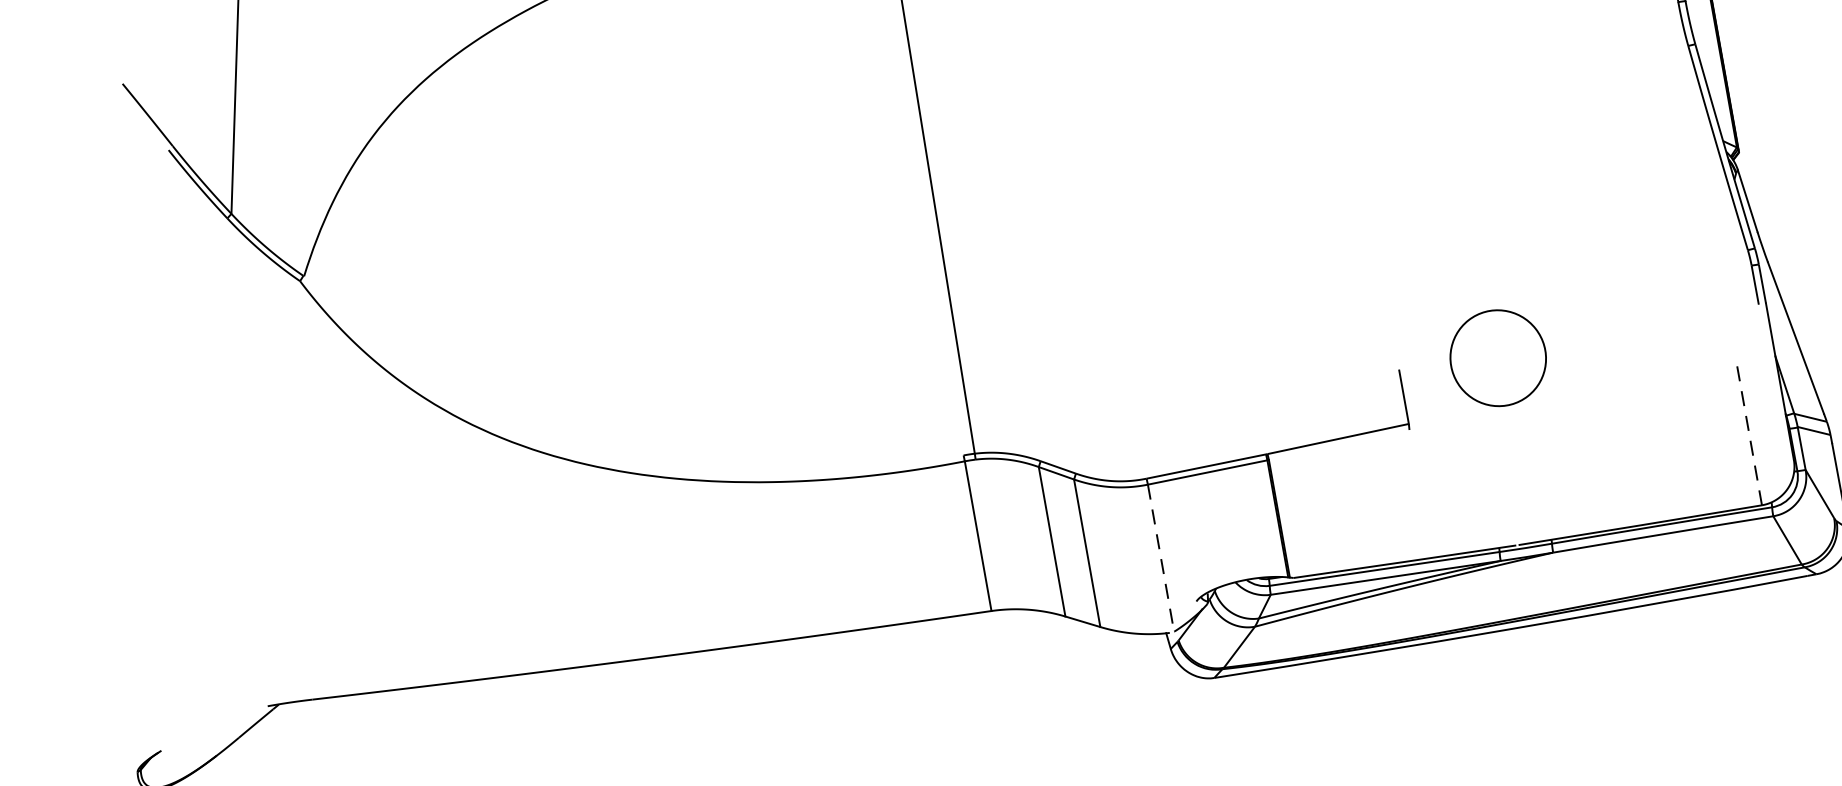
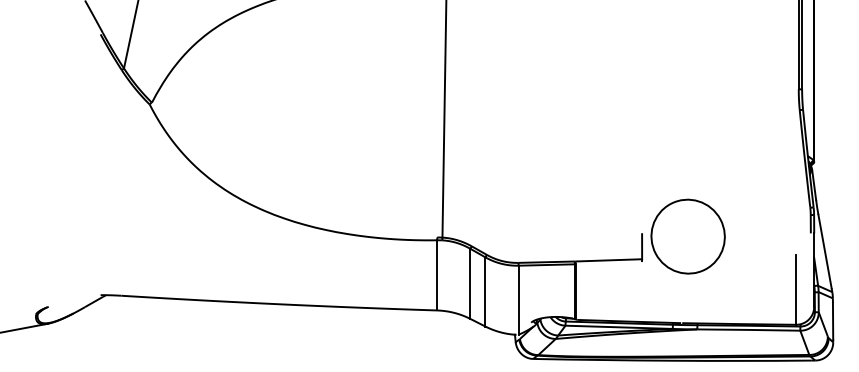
part: (1496, 358) -> (687, 236), size x1.67
line: (1749, 429) -> (796, 289), dashed -> solid
line: (1160, 558) -> (518, 300), dashed -> solid

